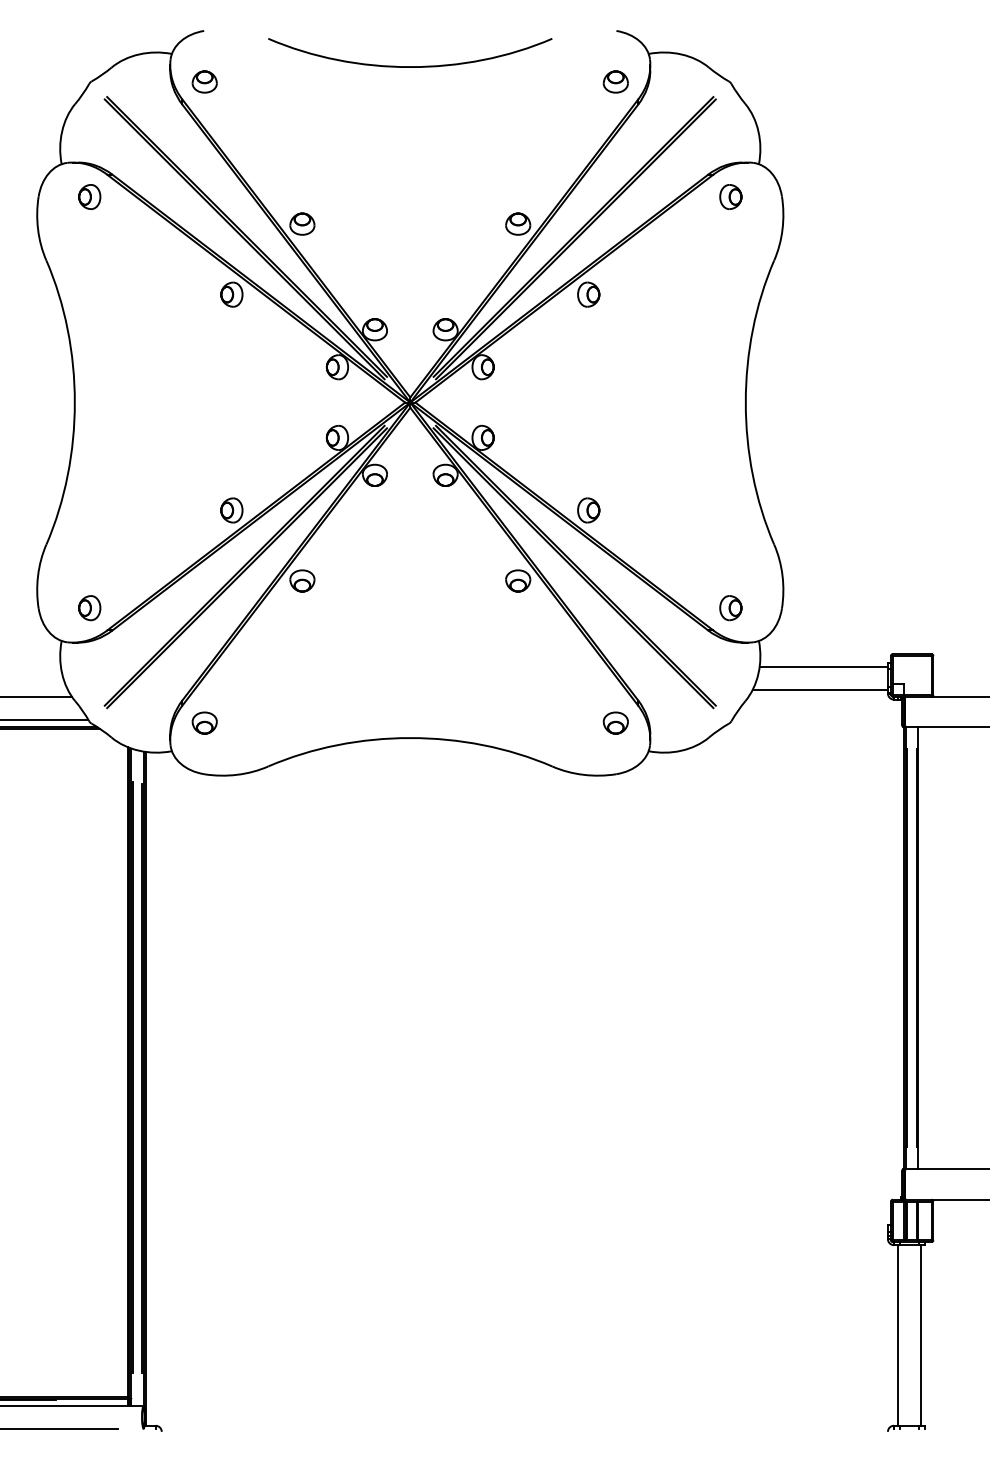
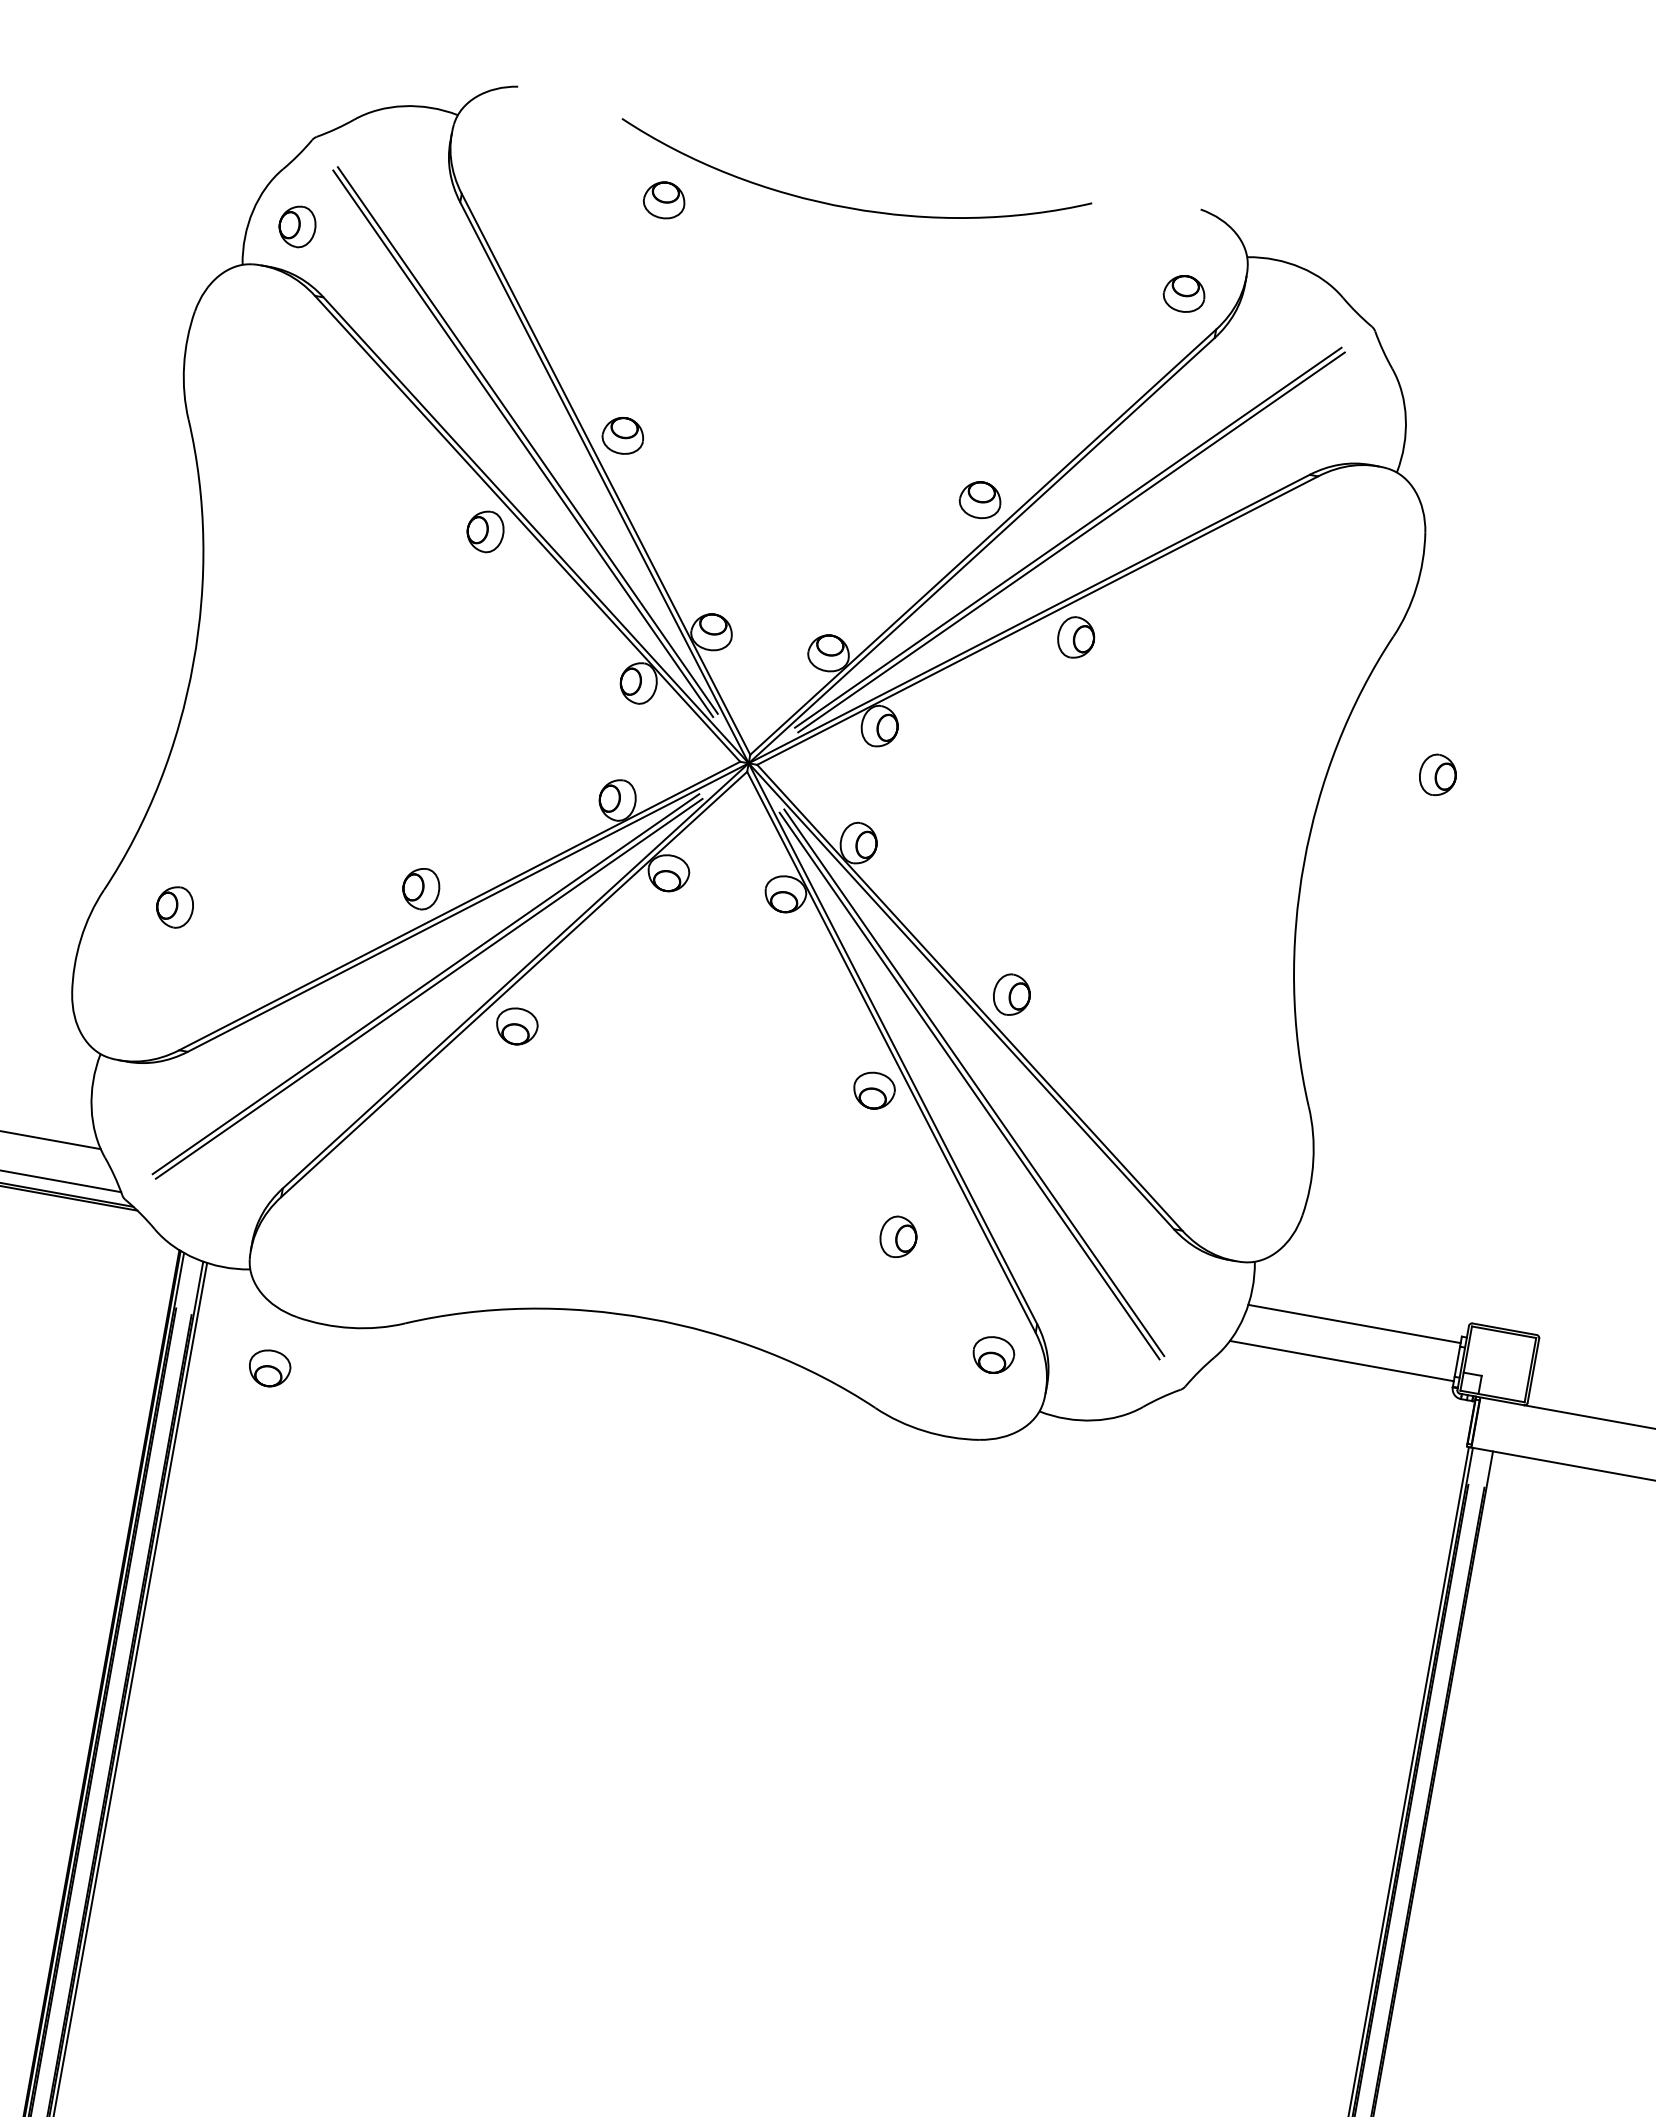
part: (204, 81) -> (664, 199), moved
part: (89, 196) -> (297, 225), moved
part: (730, 196) -> (1437, 774), moved
part: (89, 608) -> (174, 907), moved
part: (730, 608) -> (897, 1237), moved
part: (204, 722) -> (269, 1367), moved

